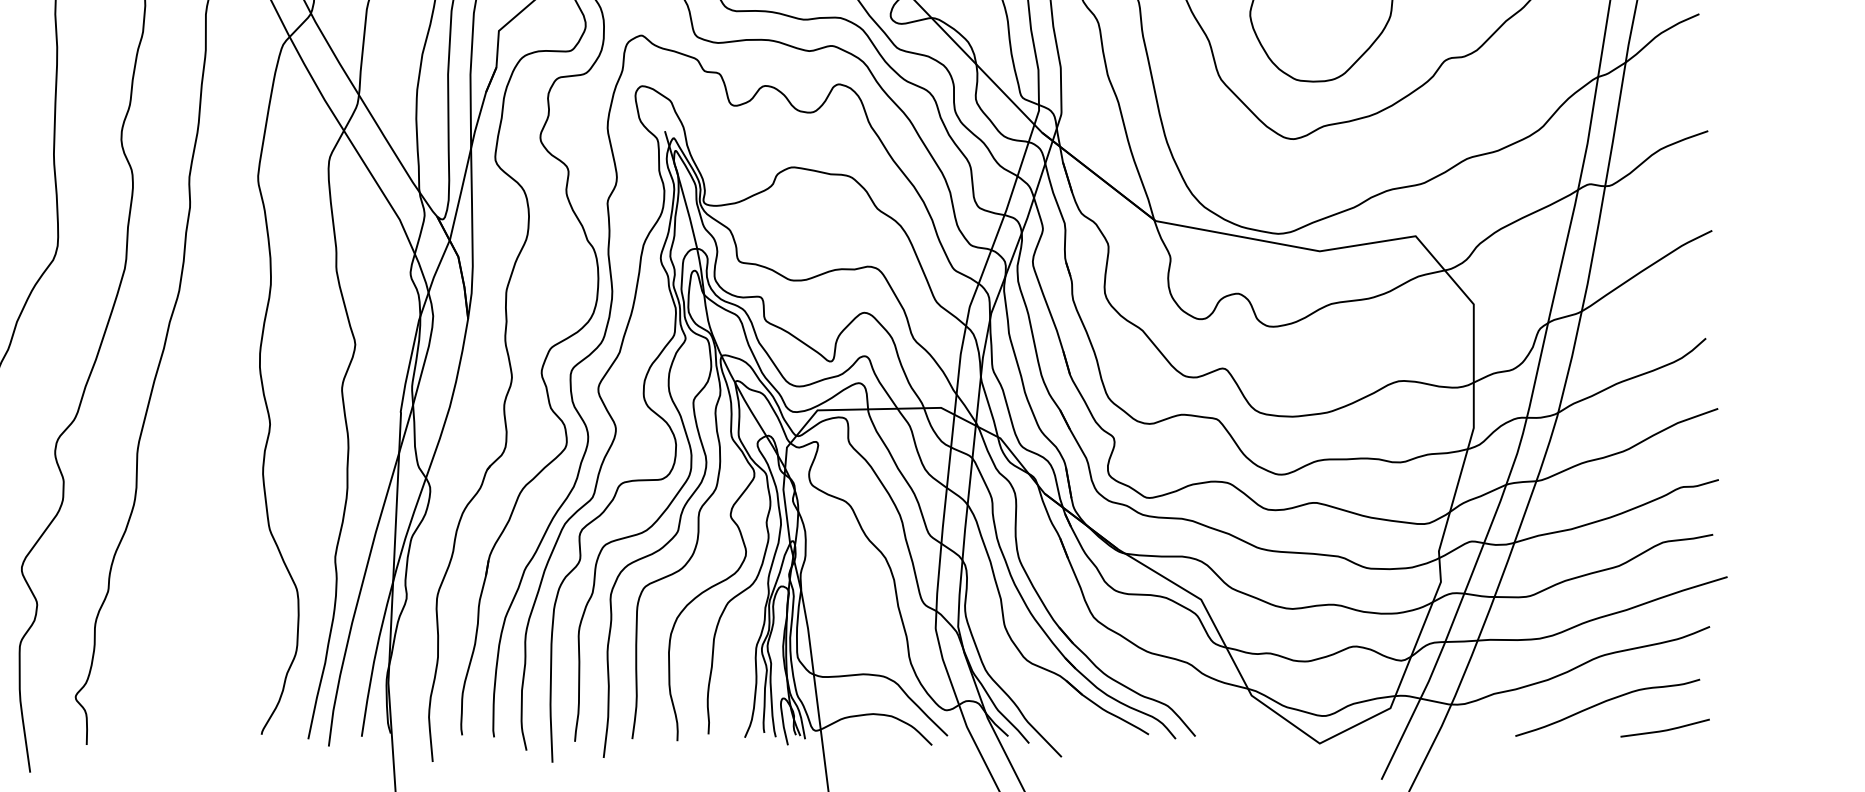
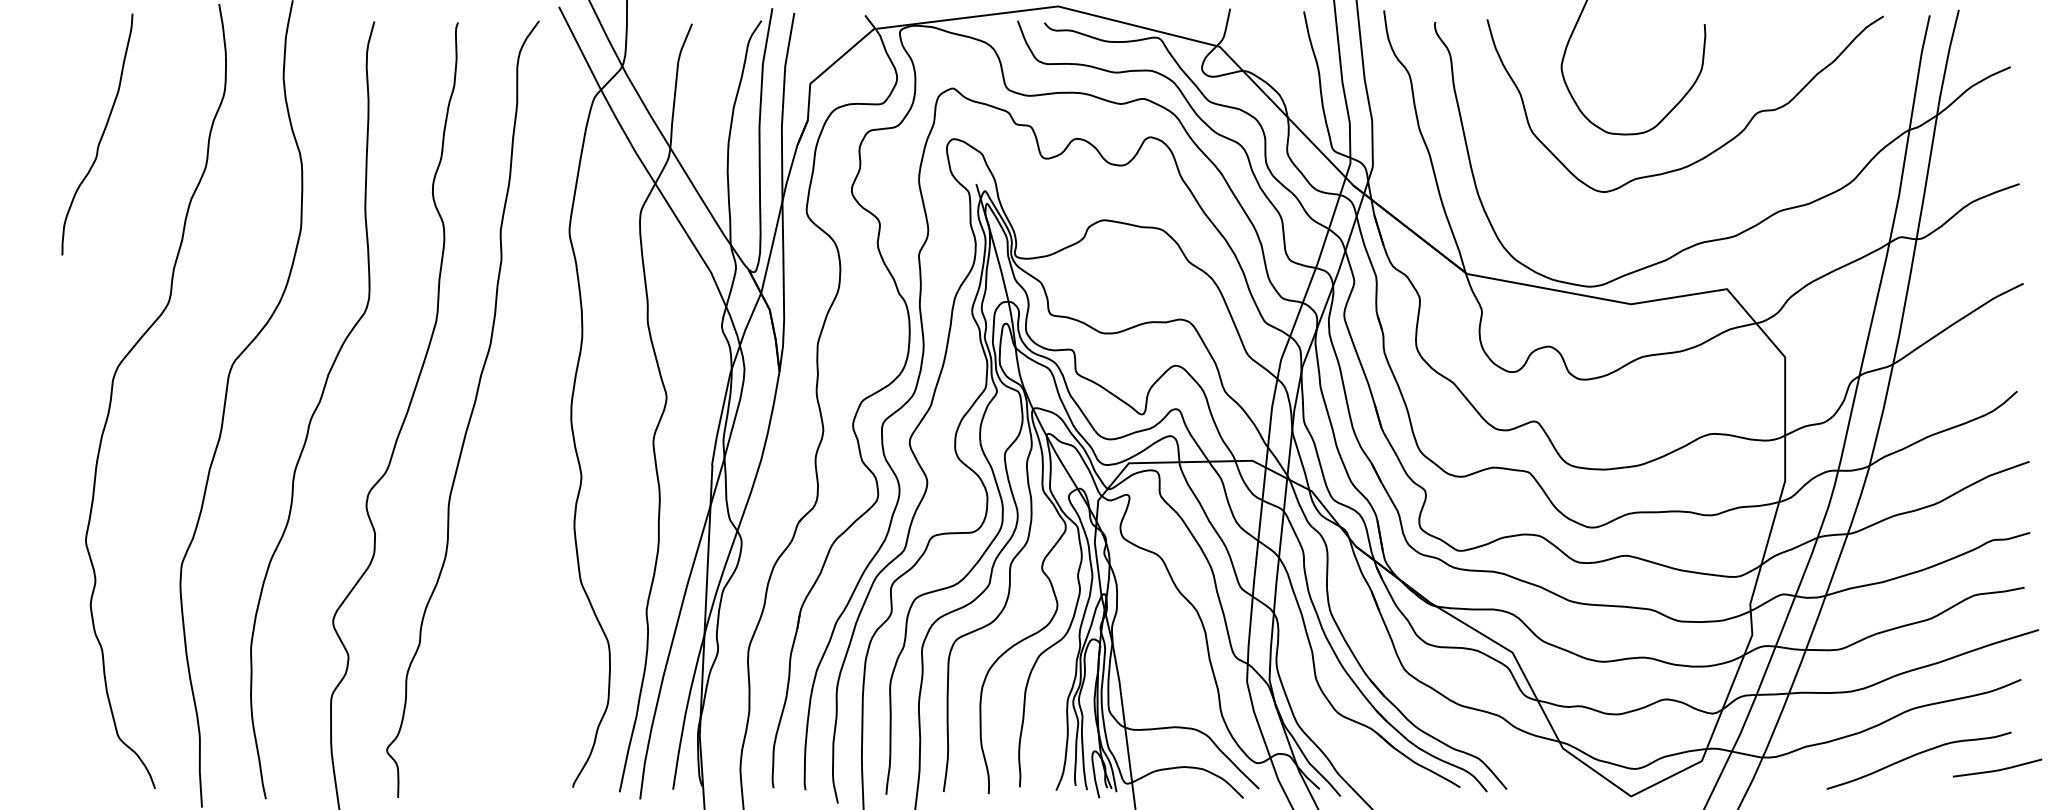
line: (1665, 729) -> (1997, 769), moved

